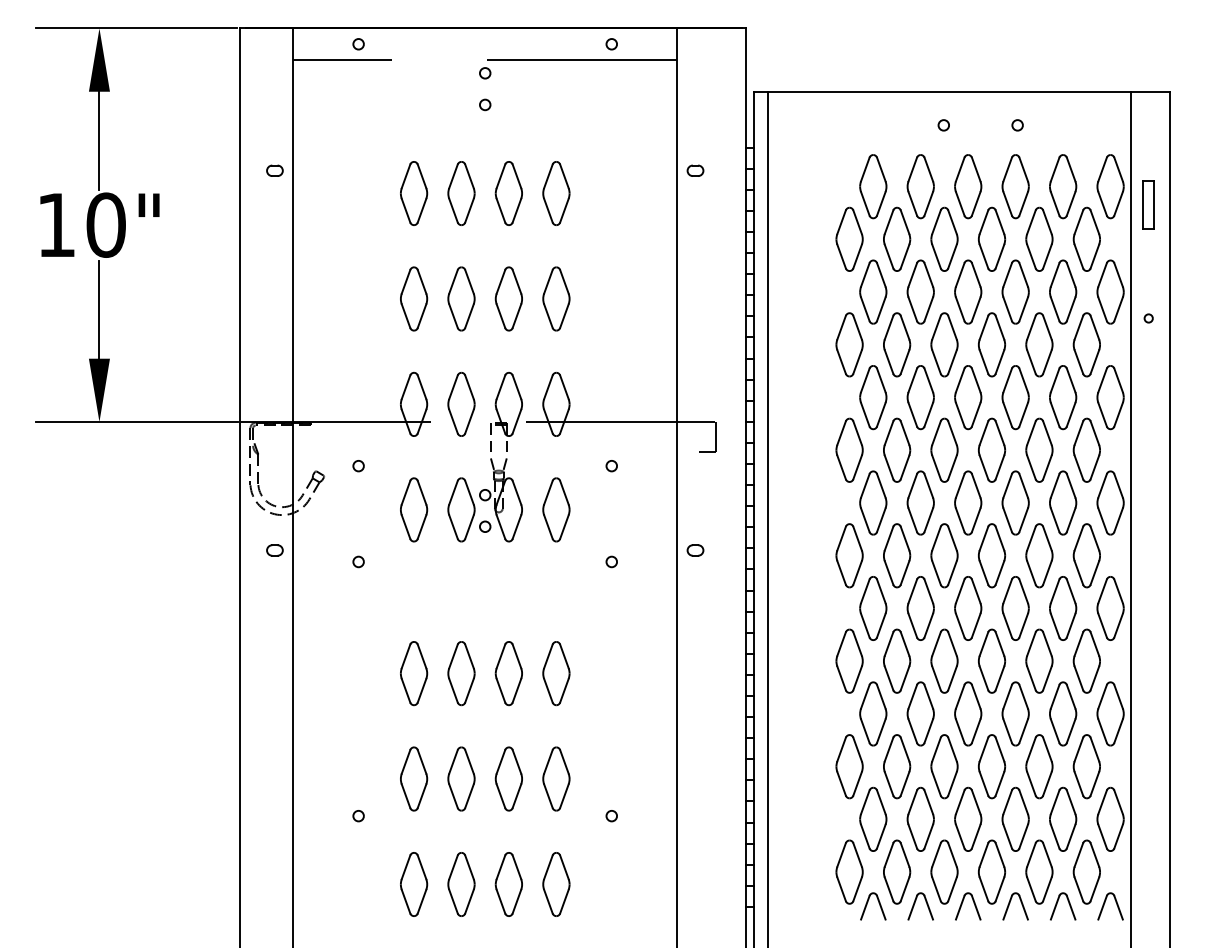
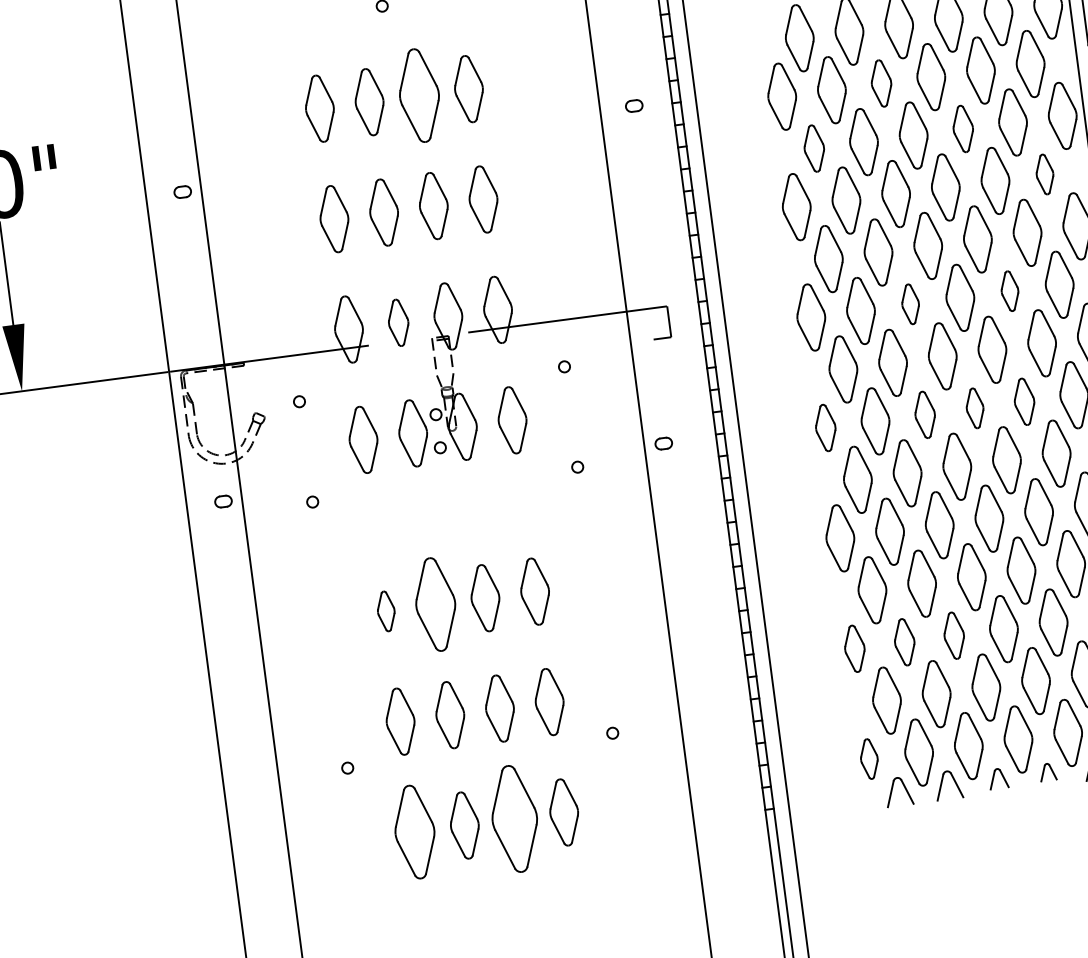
part: (274, 170) -> (182, 191), moved
part: (695, 170) -> (634, 105), moved
part: (508, 193) -> (418, 95), size x1.4
part: (944, 238) -> (881, 82), size x0.7
part: (873, 291) -> (814, 147), size x0.7
part: (1015, 291) -> (963, 128), size x0.7
part: (1086, 344) -> (1044, 174), size x0.6
part: (461, 403) -> (398, 322), size x0.7
part: (944, 449) -> (910, 303), size x0.6
part: (1039, 449) -> (1009, 290), size x0.6
part: (849, 555) -> (825, 427), size x0.7
part: (944, 555) -> (925, 414), size x0.7
part: (992, 555) -> (975, 407), size x0.6
part: (1039, 555) -> (1024, 401), size x0.7
part: (414, 673) -> (386, 611), size x0.6
part: (461, 673) -> (435, 604), size x1.4
part: (849, 766) -> (854, 648), size x0.7
part: (897, 766) -> (905, 641), size x0.7
part: (944, 766) -> (954, 635), size x0.7
part: (849, 871) -> (869, 758), size x0.6
part: (414, 884) -> (415, 832), size x1.4
part: (508, 884) -> (514, 819), size x1.6
part: (968, 906) -> (998, 778), size x0.7
part: (1015, 906) -> (1047, 772), size x0.6

